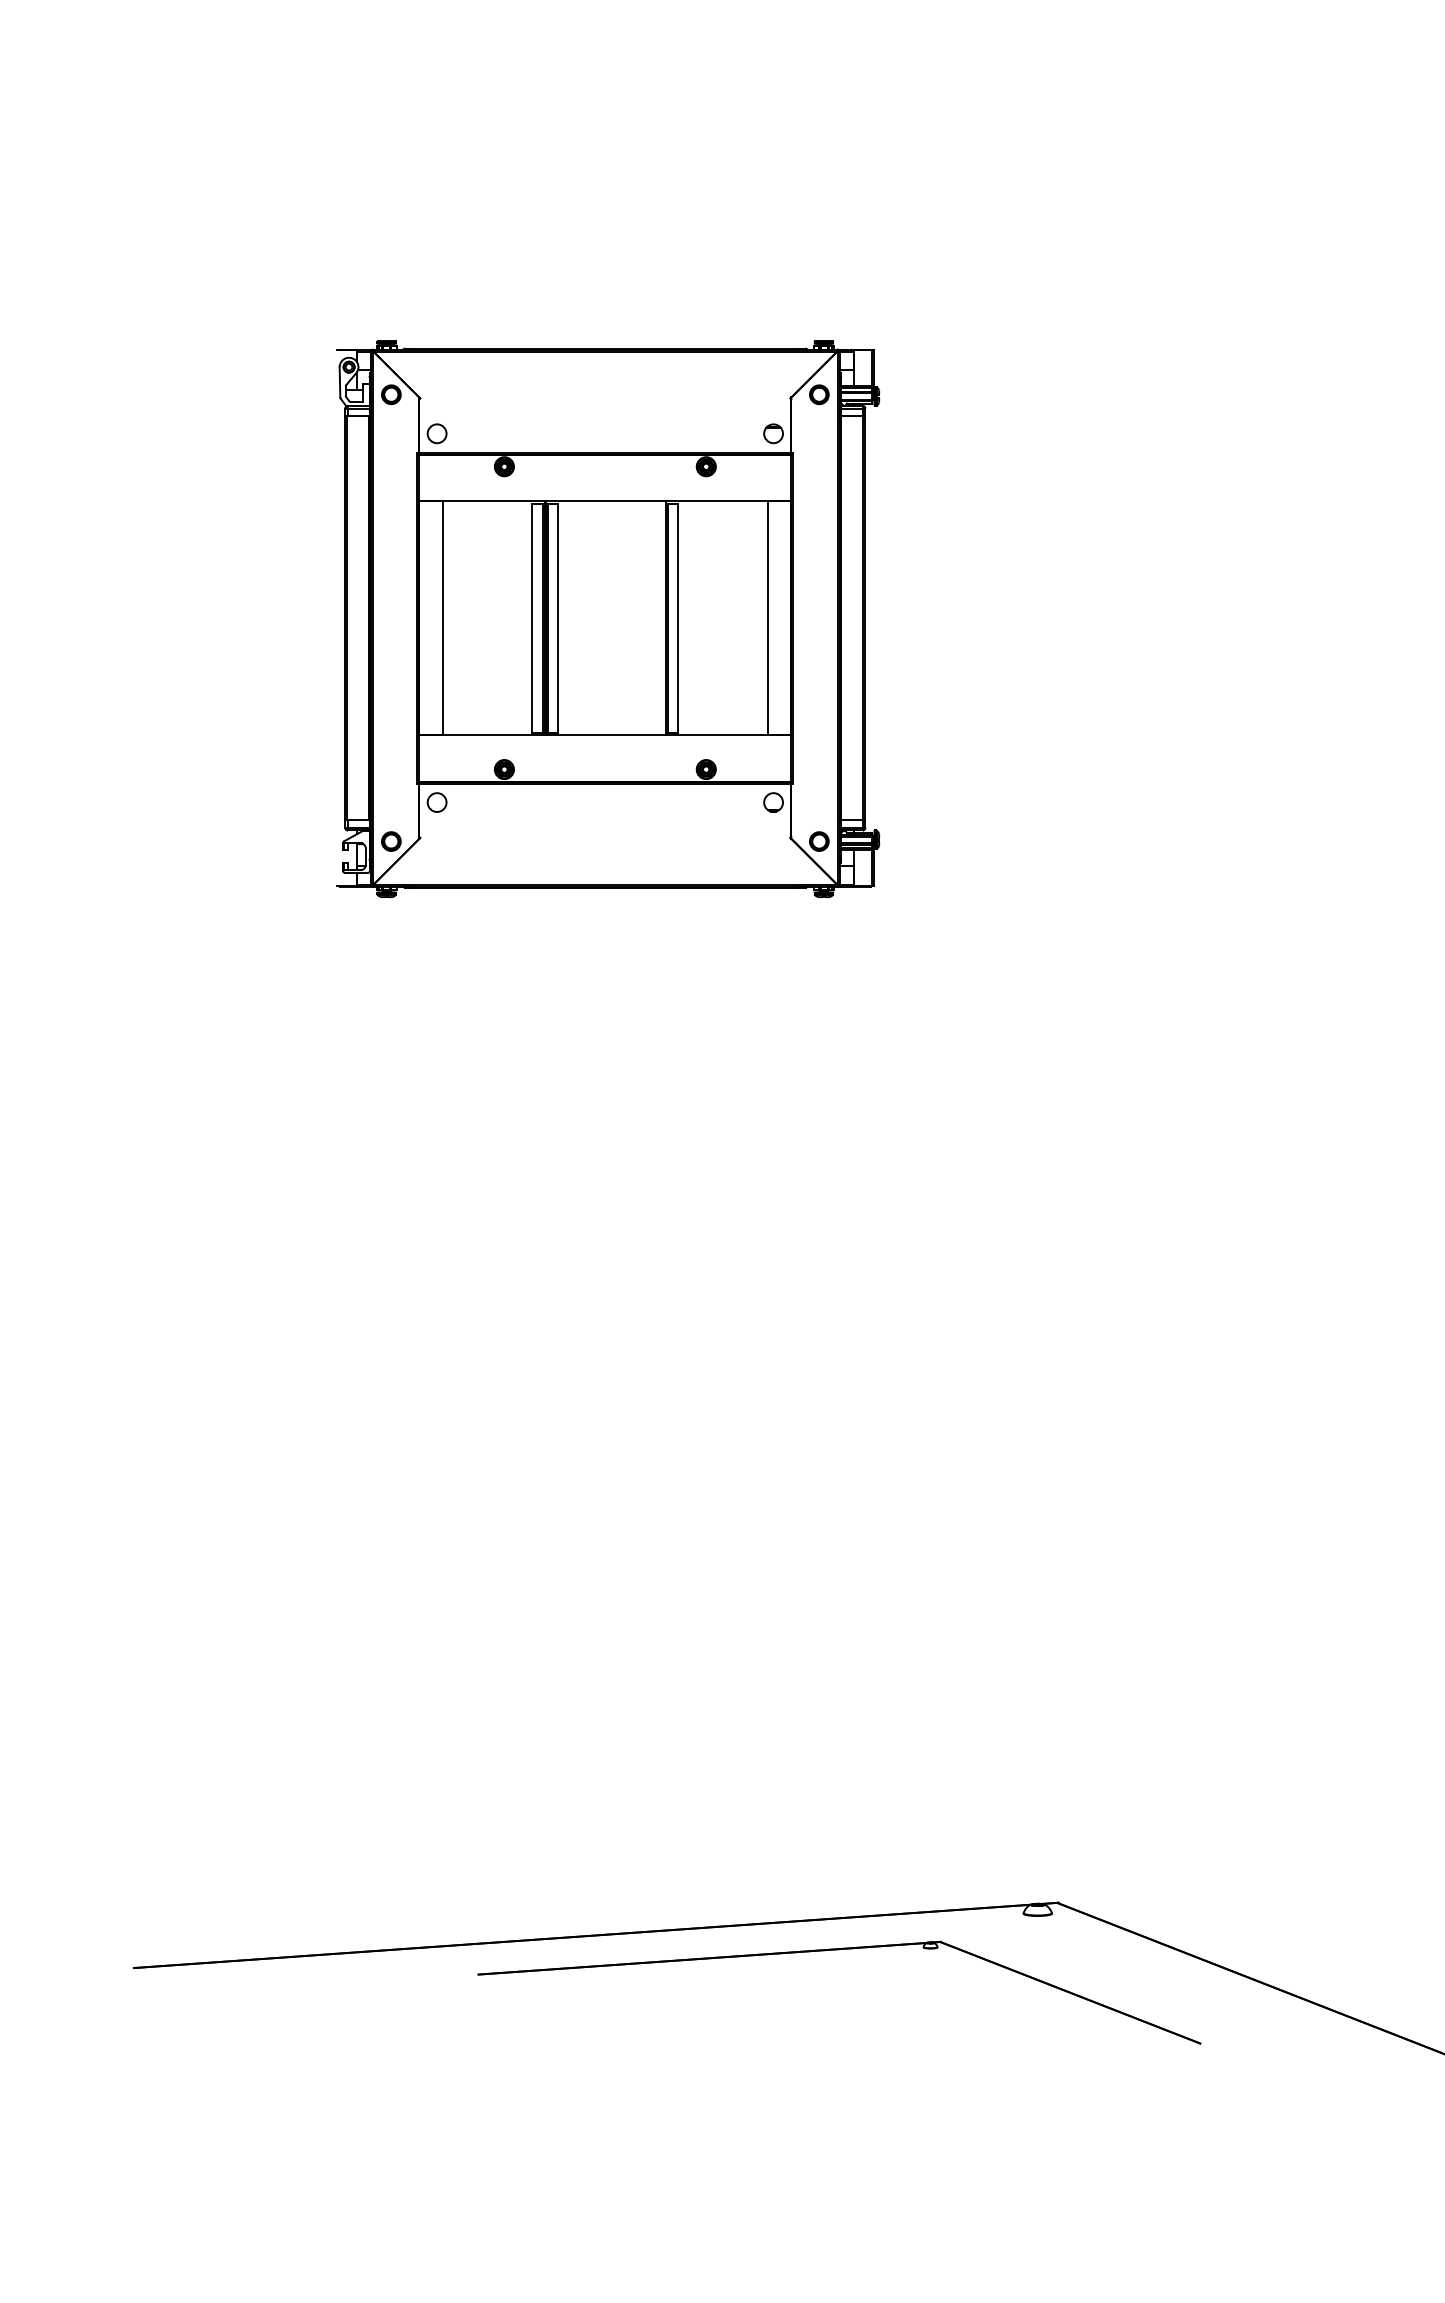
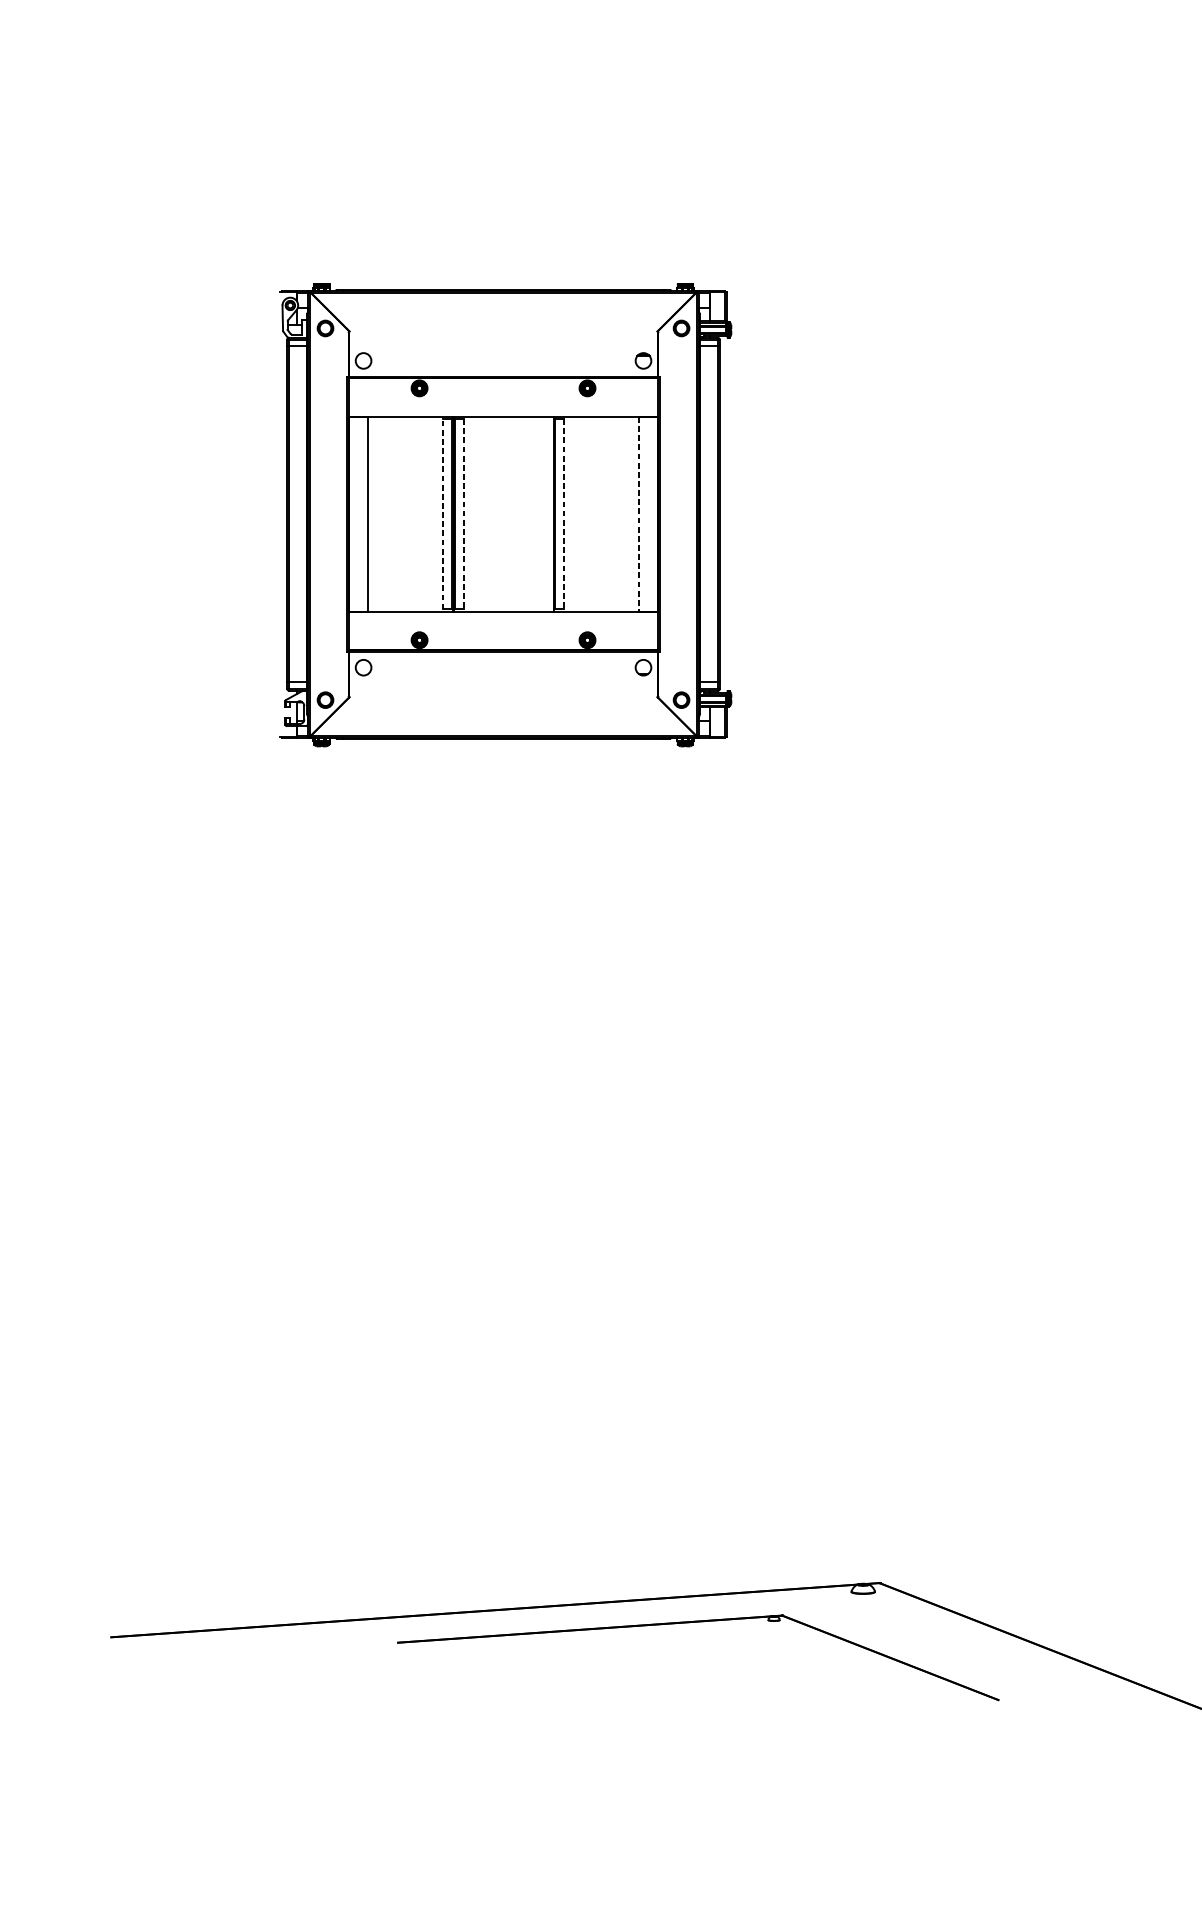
line: (532, 617) -> (442, 513), solid -> dashed
line: (558, 618) -> (464, 514), solid -> dashed
line: (678, 618) -> (564, 514), solid -> dashed
line: (767, 618) -> (638, 514), solid -> dashed

